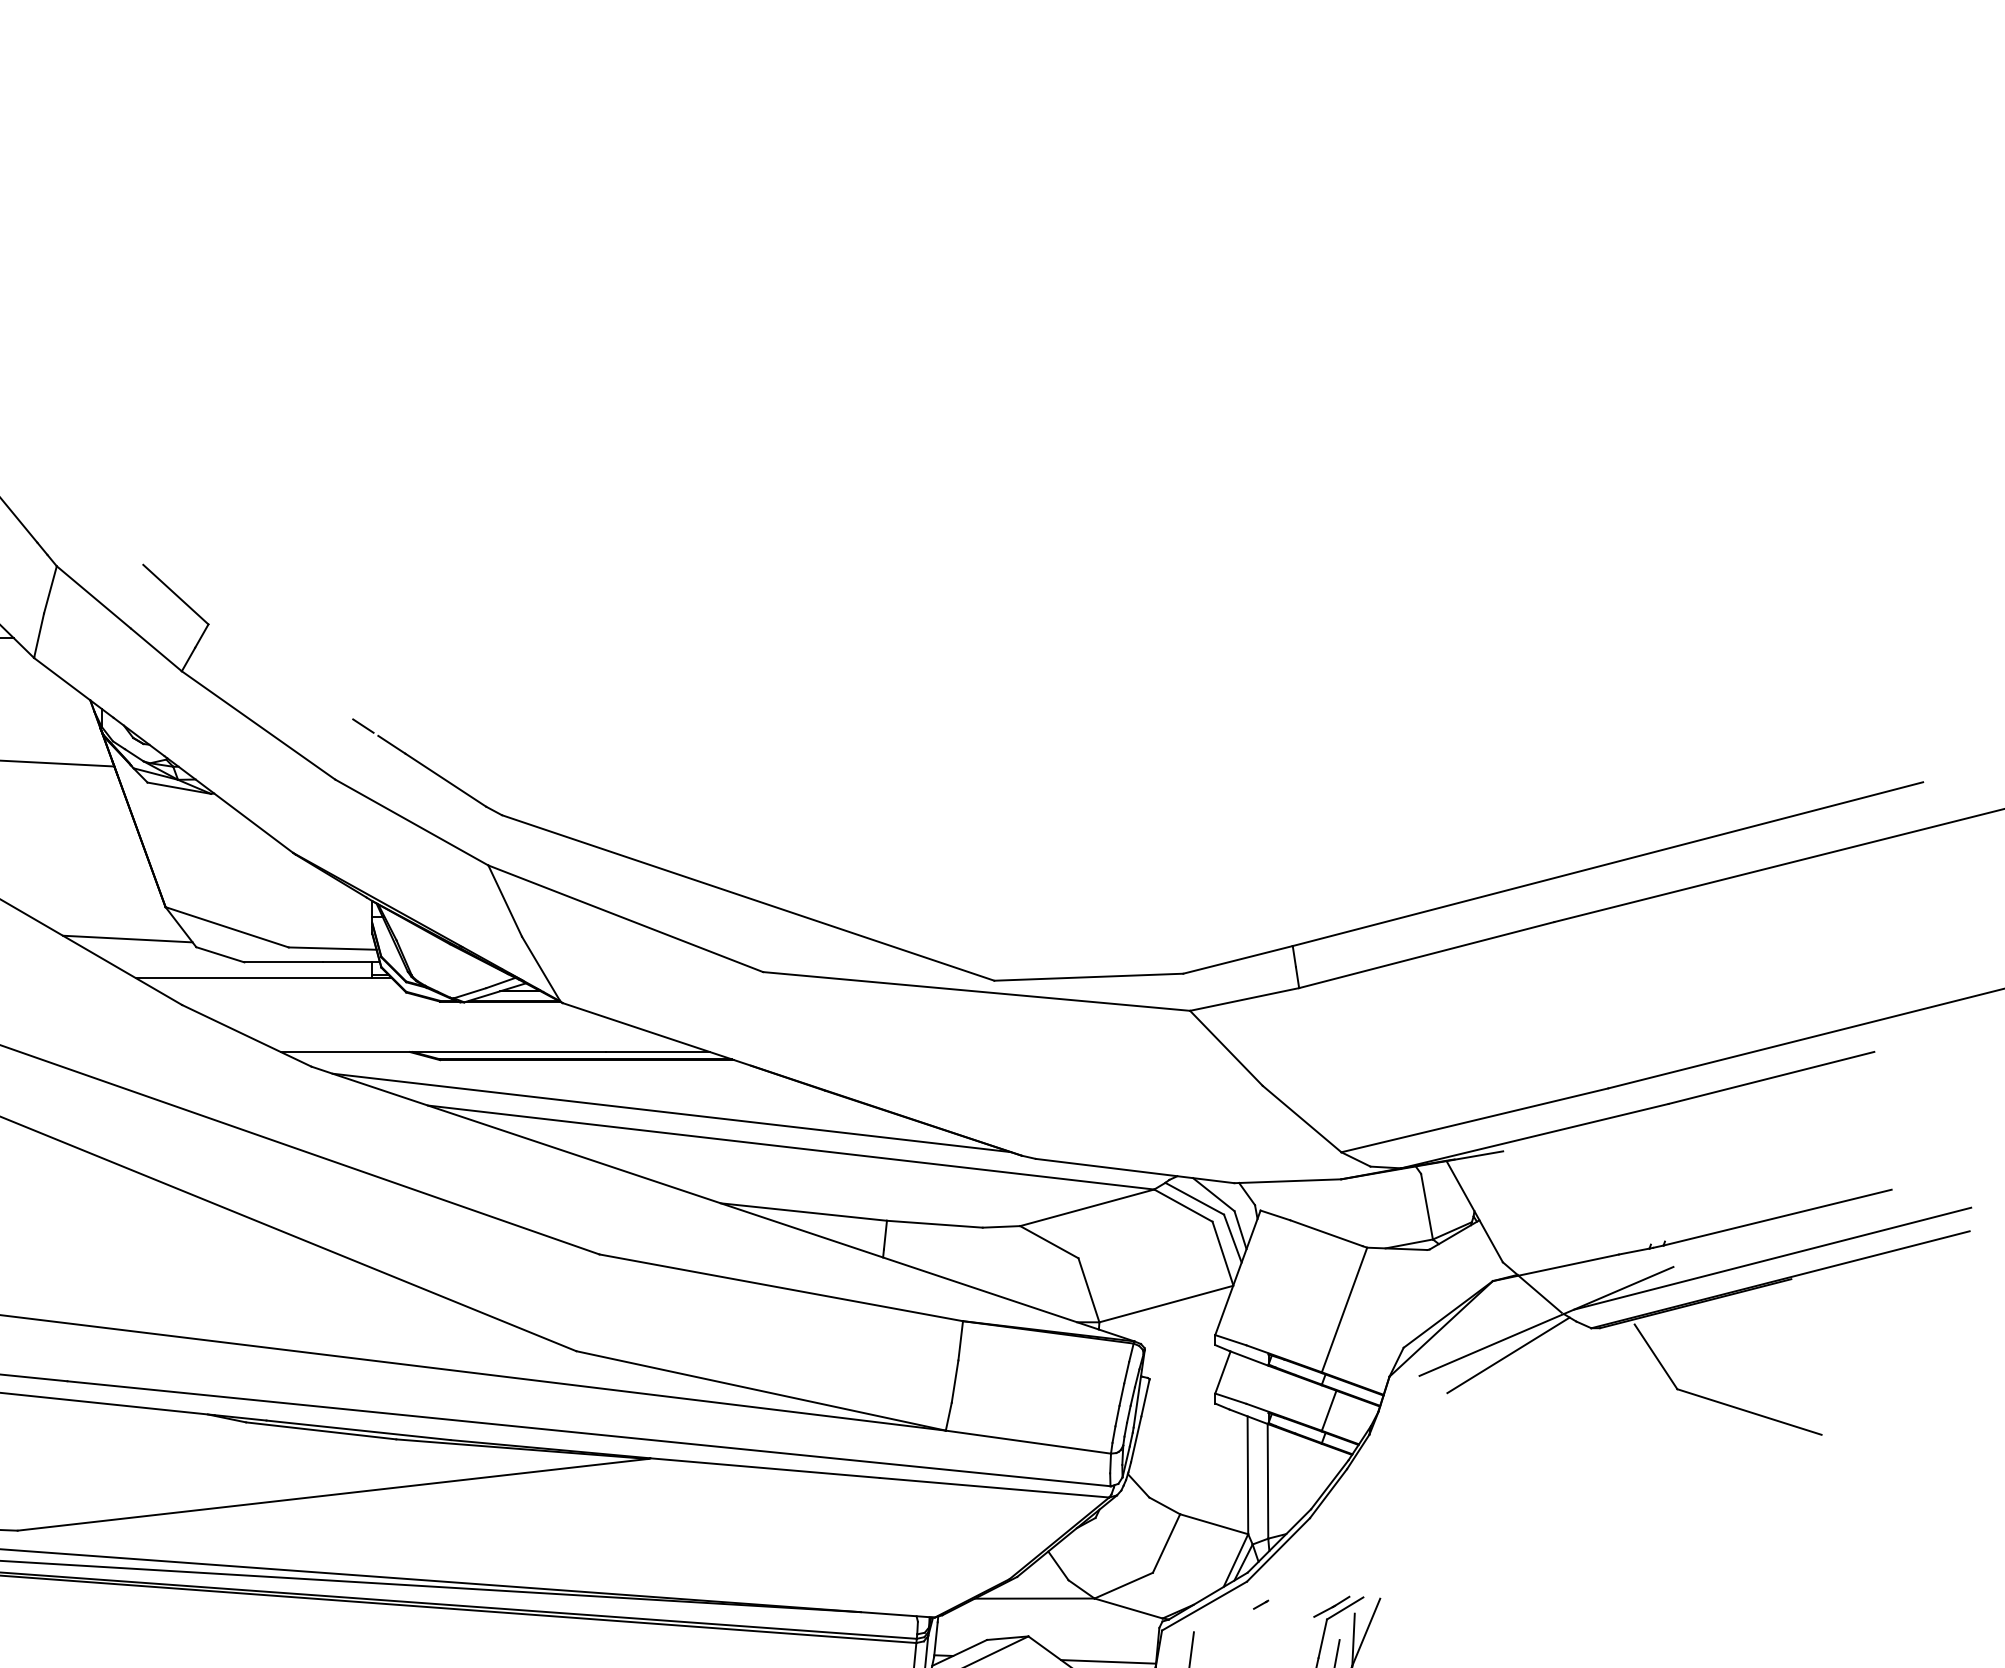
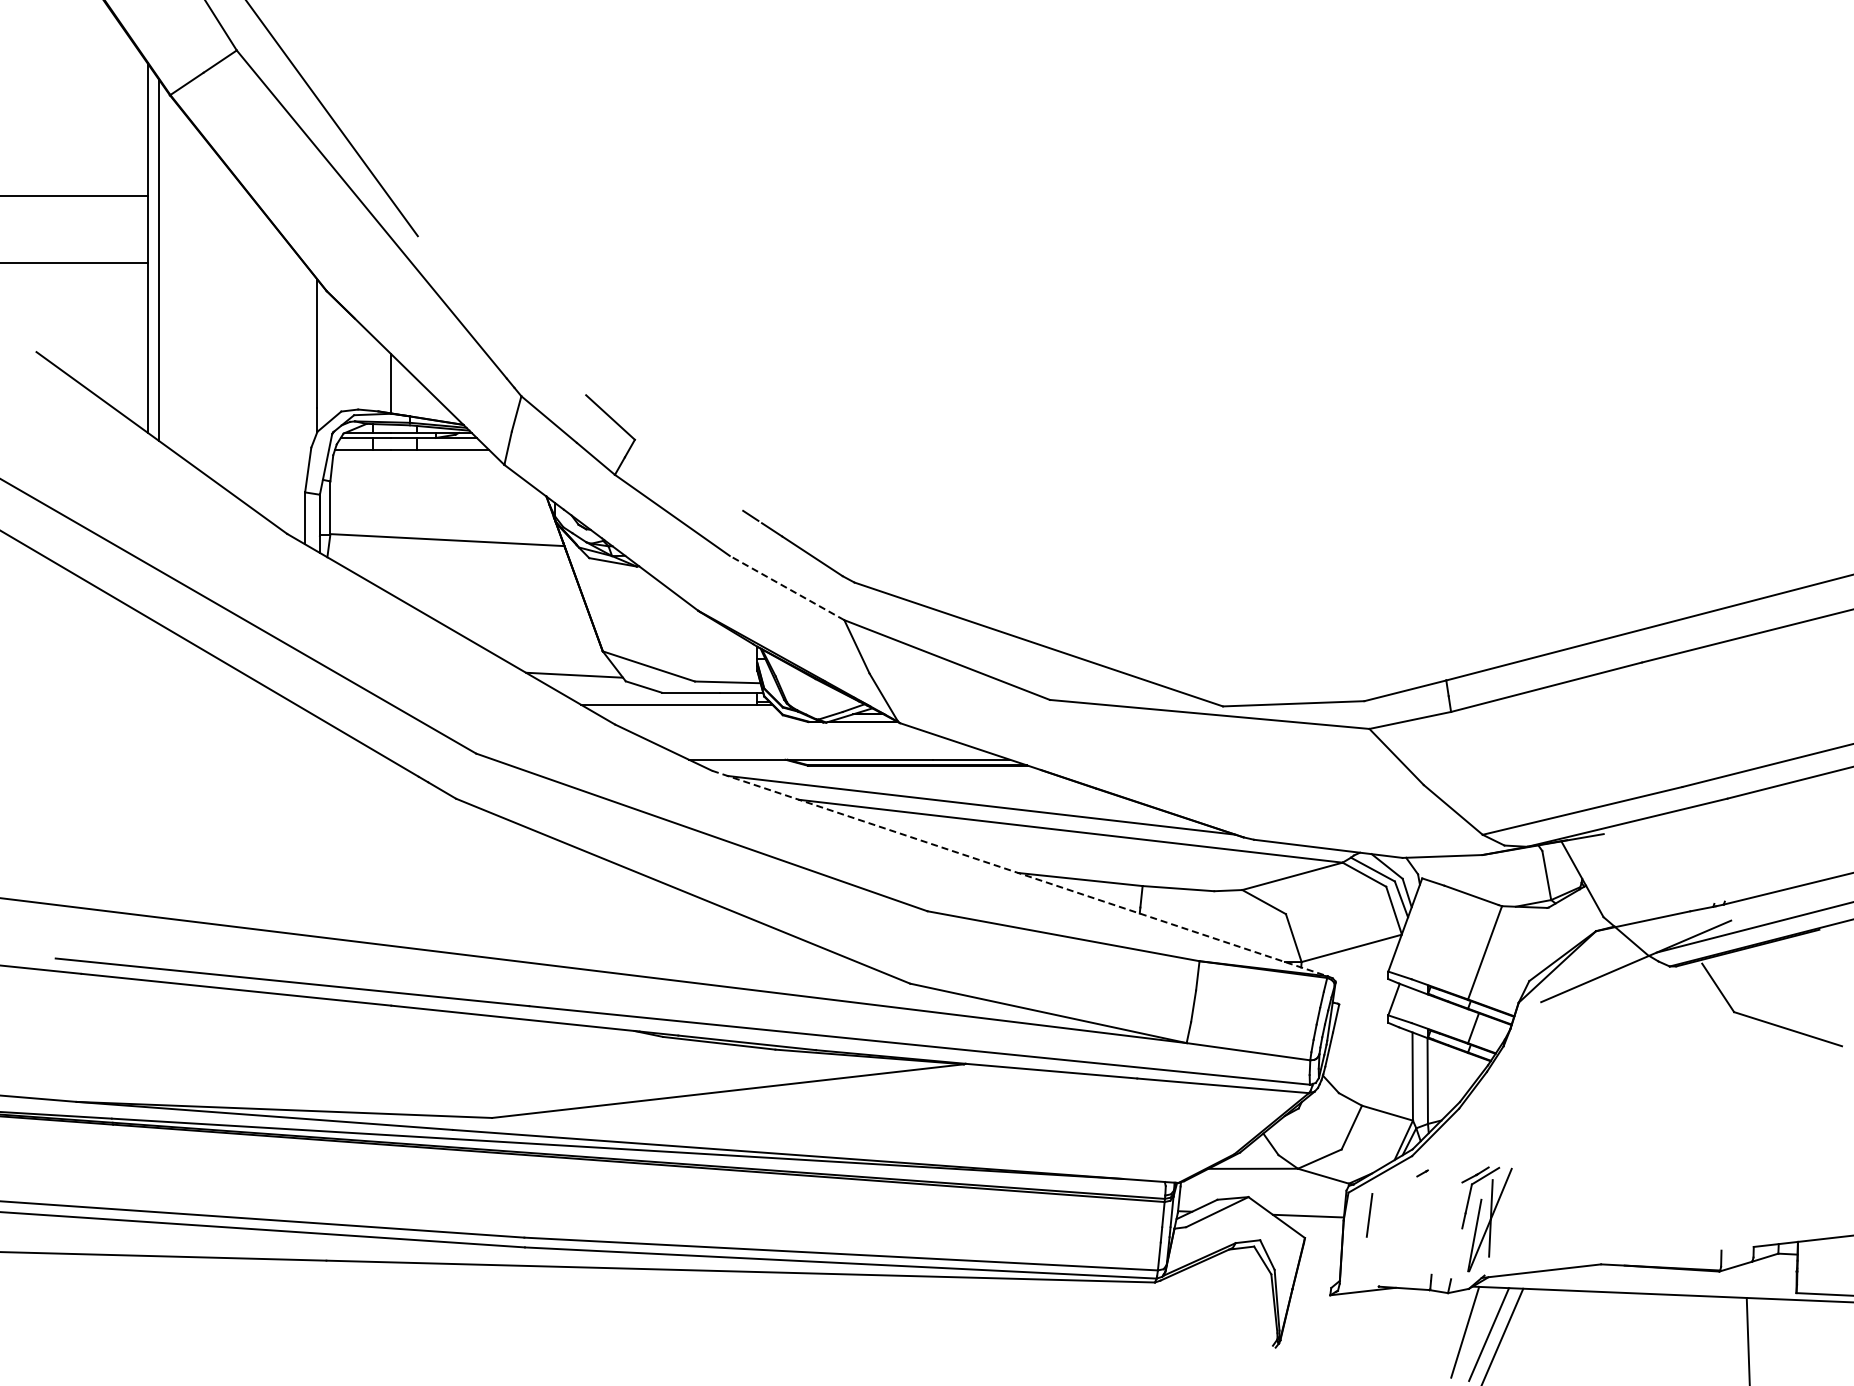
line: (412, 823) -> (787, 588), solid -> dashed
line: (722, 1203) -> (1019, 873), solid -> dashed
line: (1508, 1354) -> (1607, 986), removed

